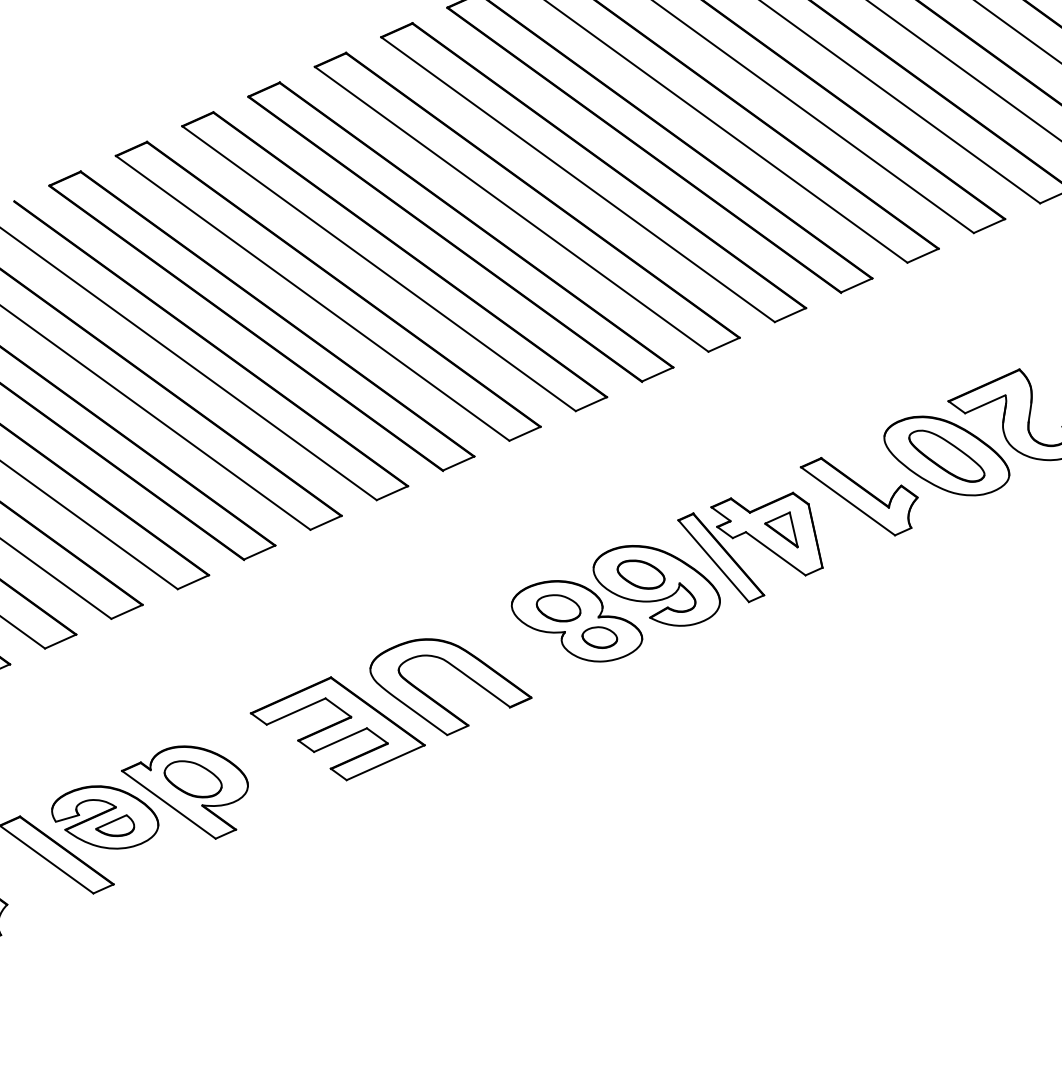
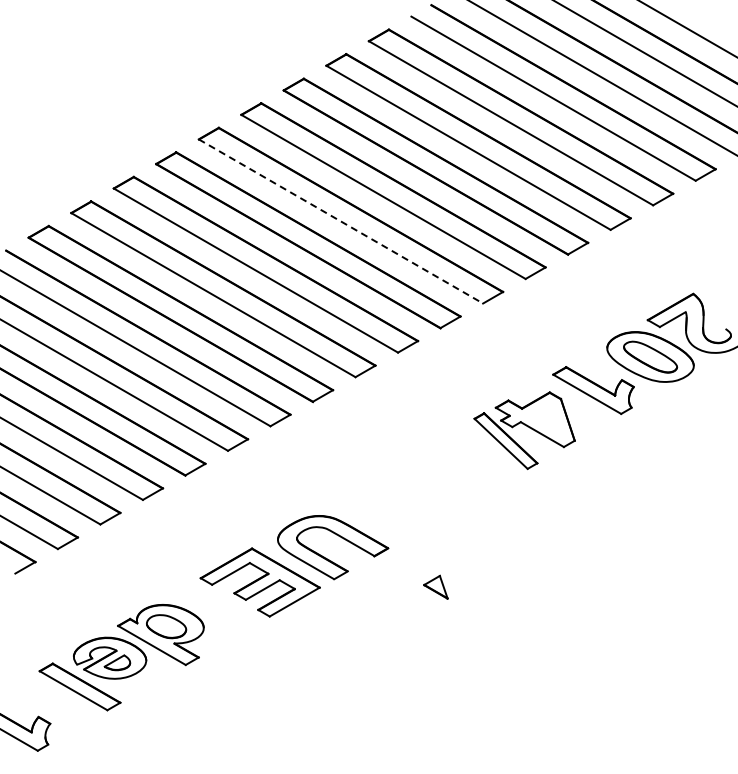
line: (512, 209) -> (341, 221), solid -> dashed
part: (781, 527) -> (435, 586), moved
part: (616, 602) -> (438, 478), removed

